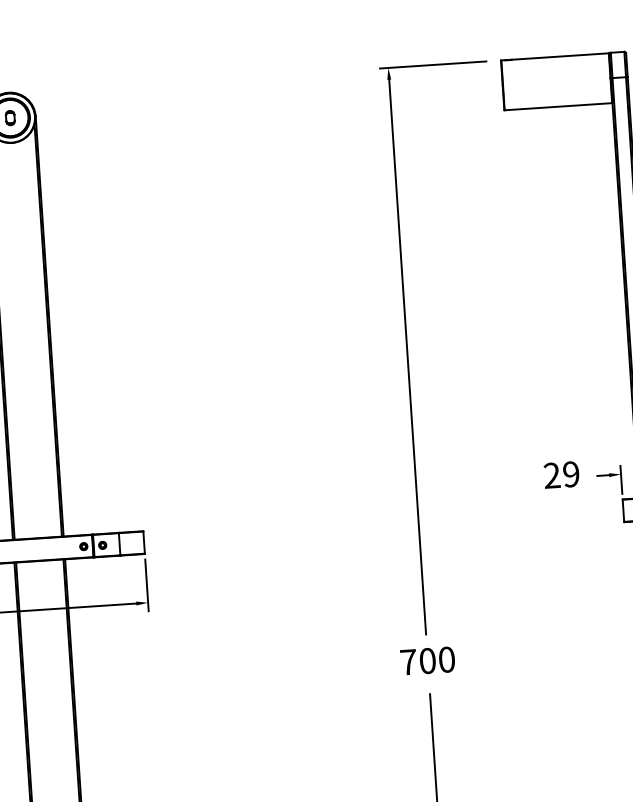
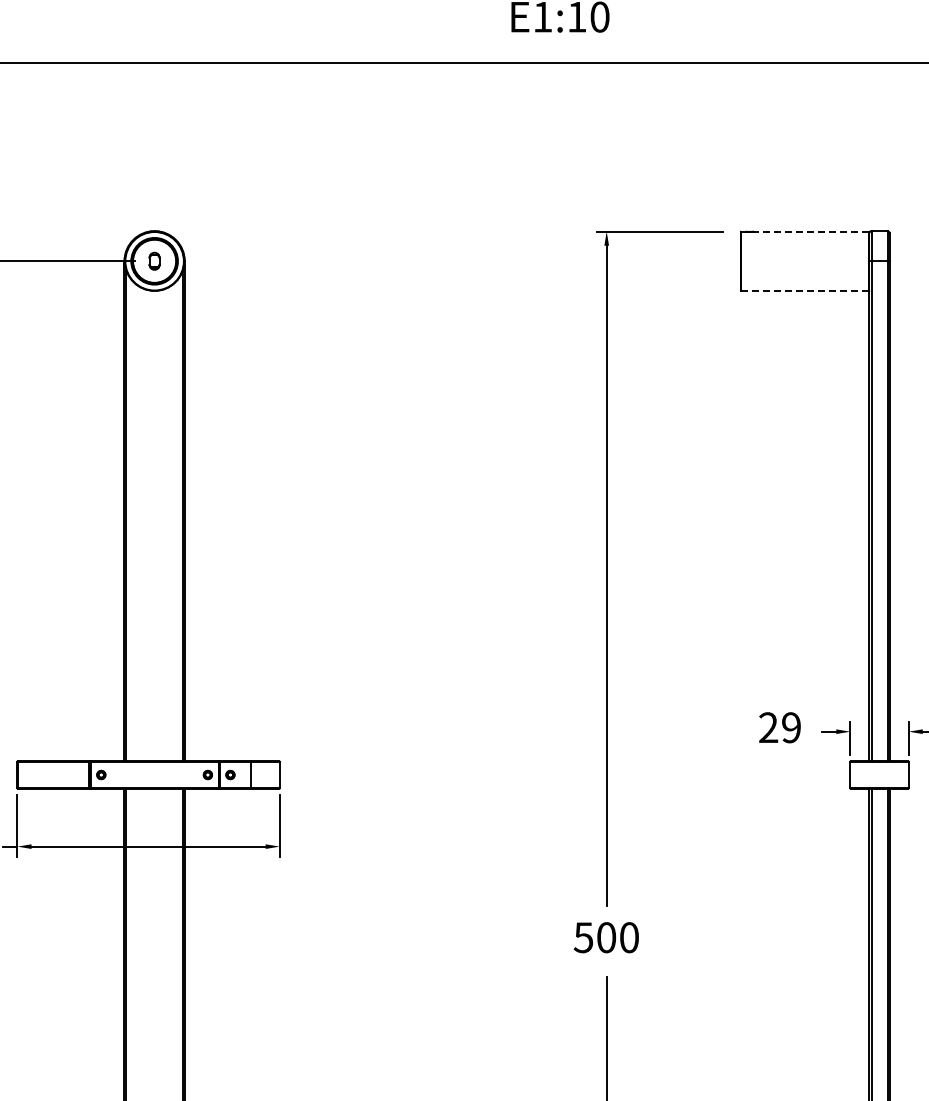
line: (560, 56) -> (811, 231), solid -> dashed
line: (558, 106) -> (805, 290), solid -> dashed
text: (408, 662) -> (583, 937), 700 -> 500

